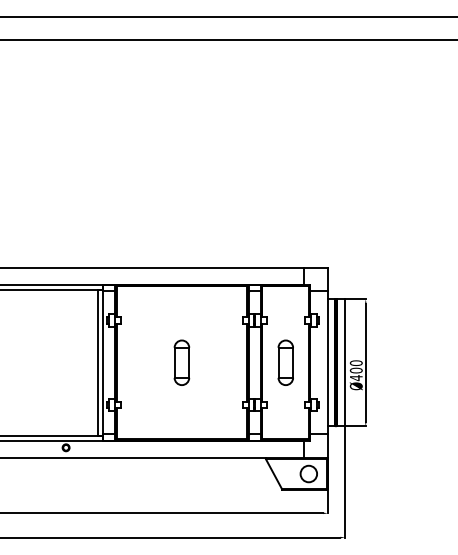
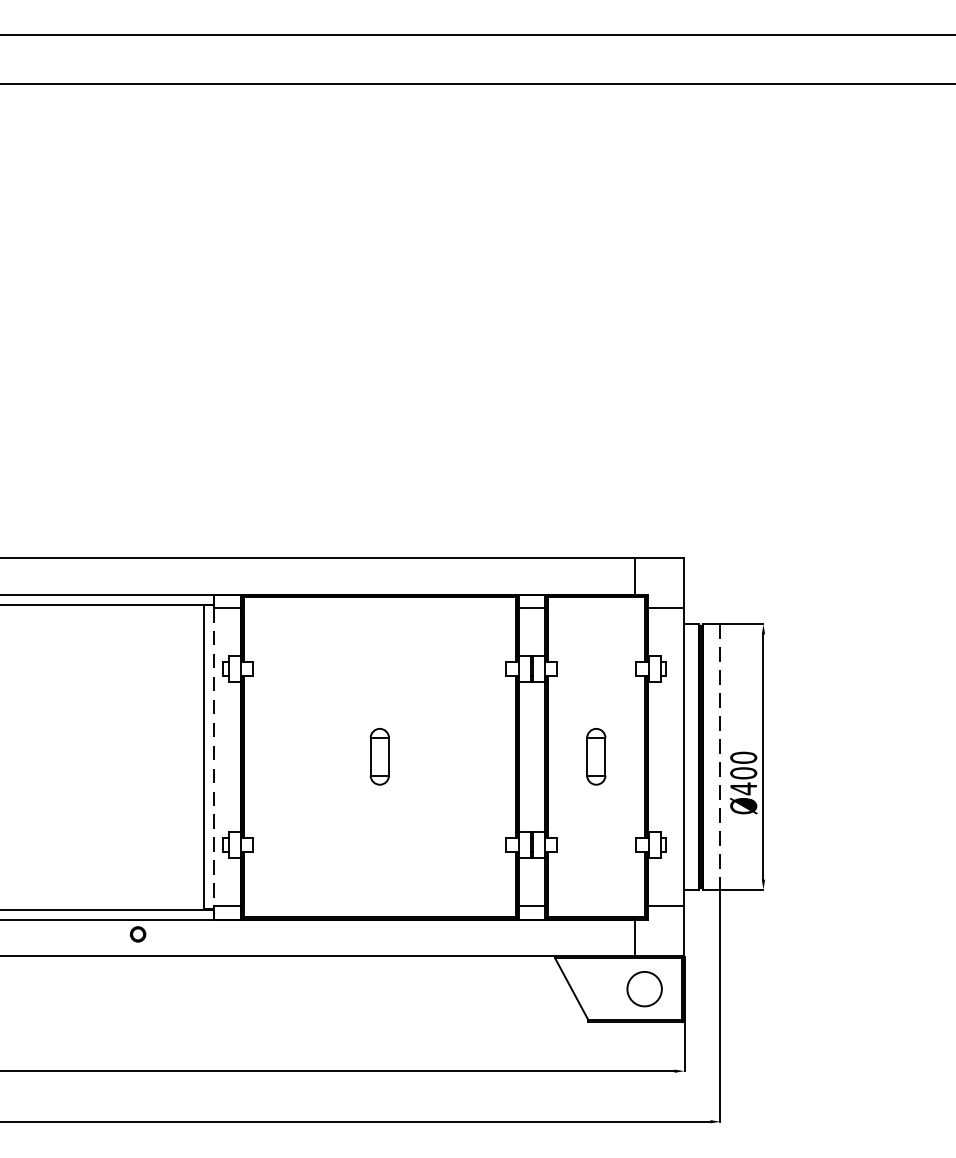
part: (181, 362) -> (378, 756), size x0.6
part: (285, 362) -> (595, 756), size x0.6
line: (345, 362) -> (721, 756), solid -> dashed
line: (102, 363) -> (214, 758), solid -> dashed

